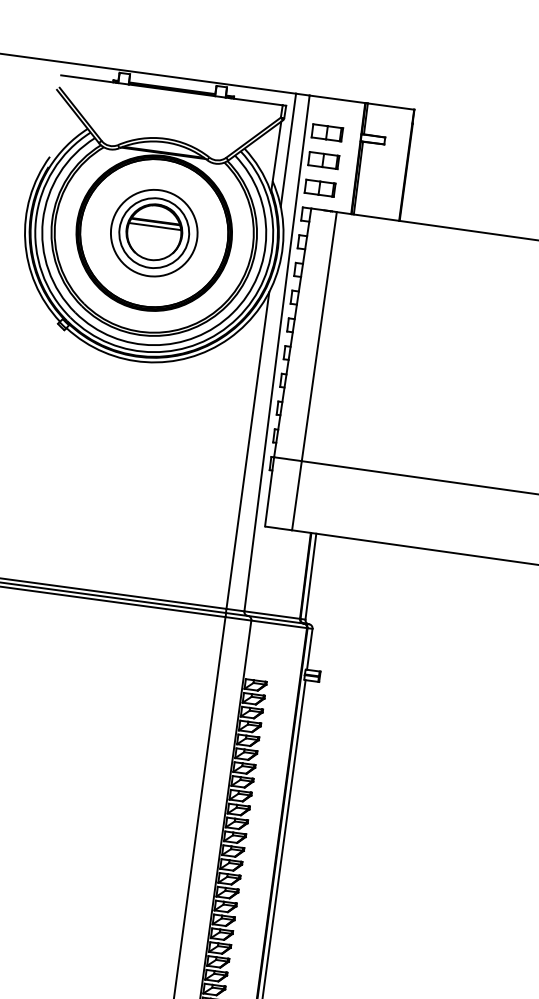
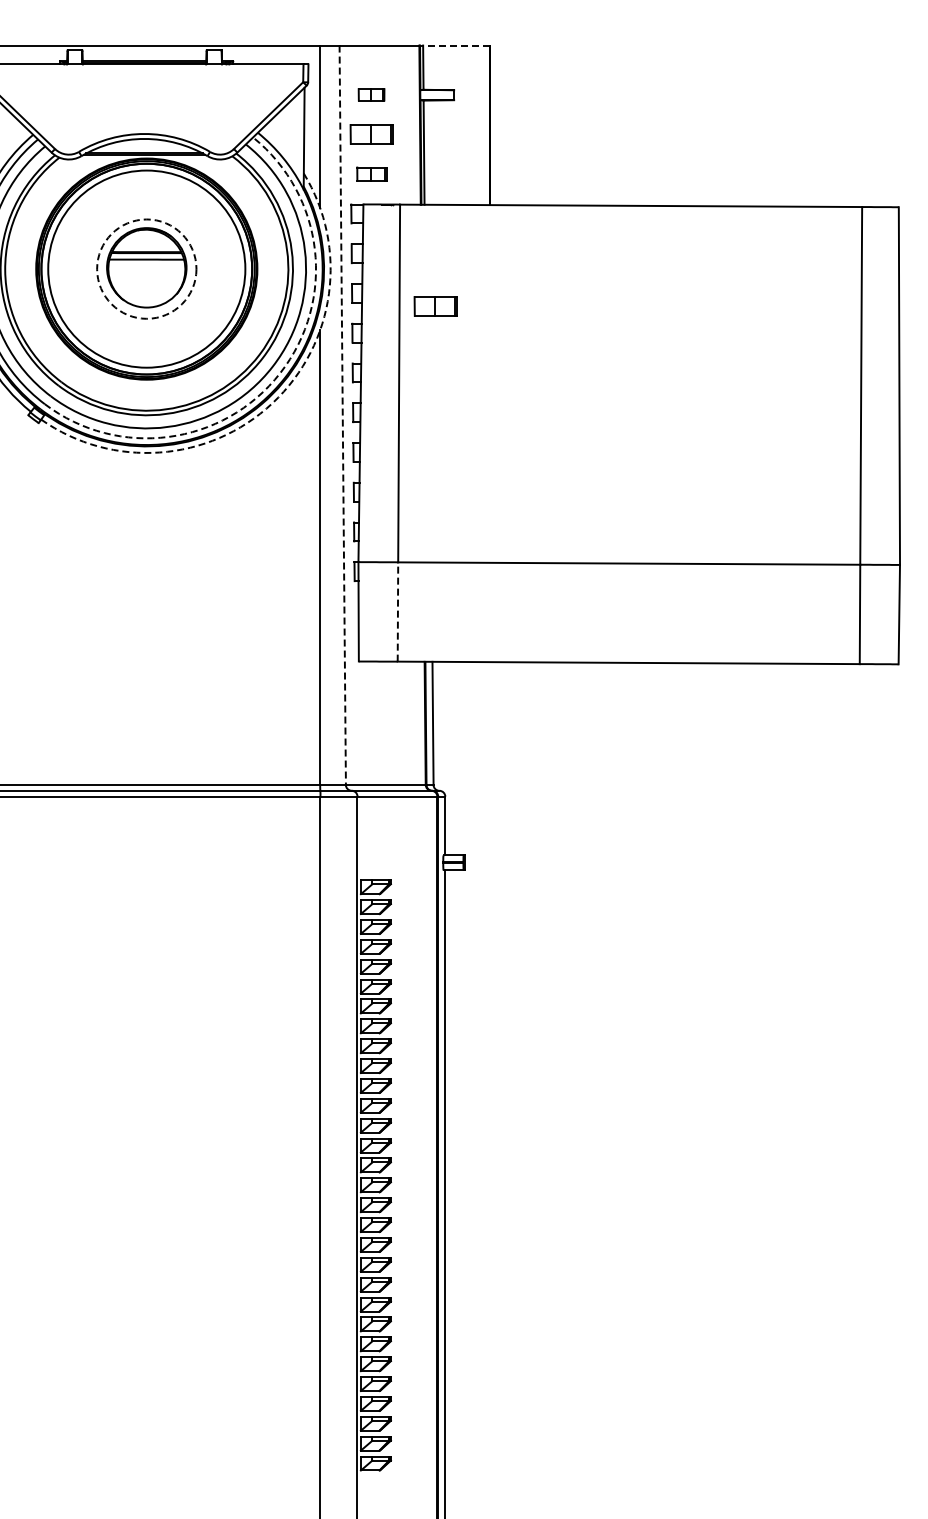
line: (390, 106) -> (455, 45), solid -> dashed
part: (327, 132) -> (371, 94), size x0.6
part: (319, 187) -> (371, 173), size x0.7
circle: (154, 232) -> (146, 268), size x1.6
circle: (154, 232) -> (146, 268), solid -> dashed
part: (351, 286) -> (435, 306), added
arc: (237, 318) -> (280, 373), solid -> dashed
arc: (229, 338) -> (272, 403), solid -> dashed
line: (276, 353) -> (342, 415), solid -> dashed
line: (296, 496) -> (397, 612), solid -> dashed

